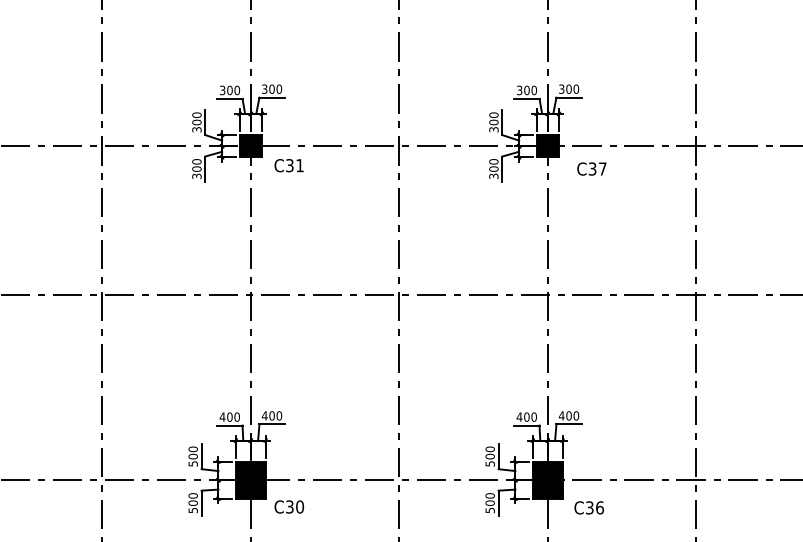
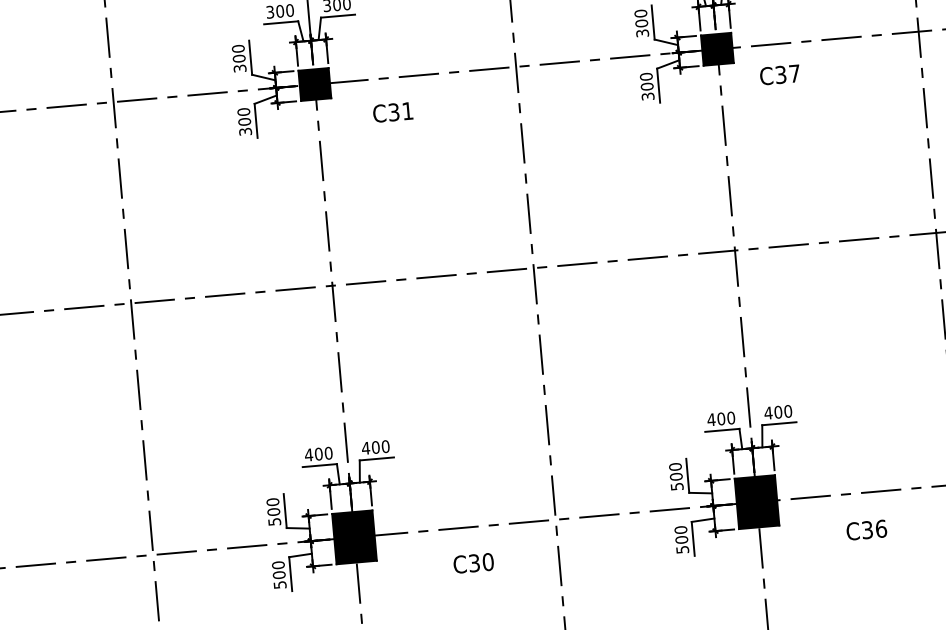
text: (288, 165) -> (392, 112), moved
text: (289, 506) -> (473, 562), moved
text: (588, 507) -> (865, 529), moved

